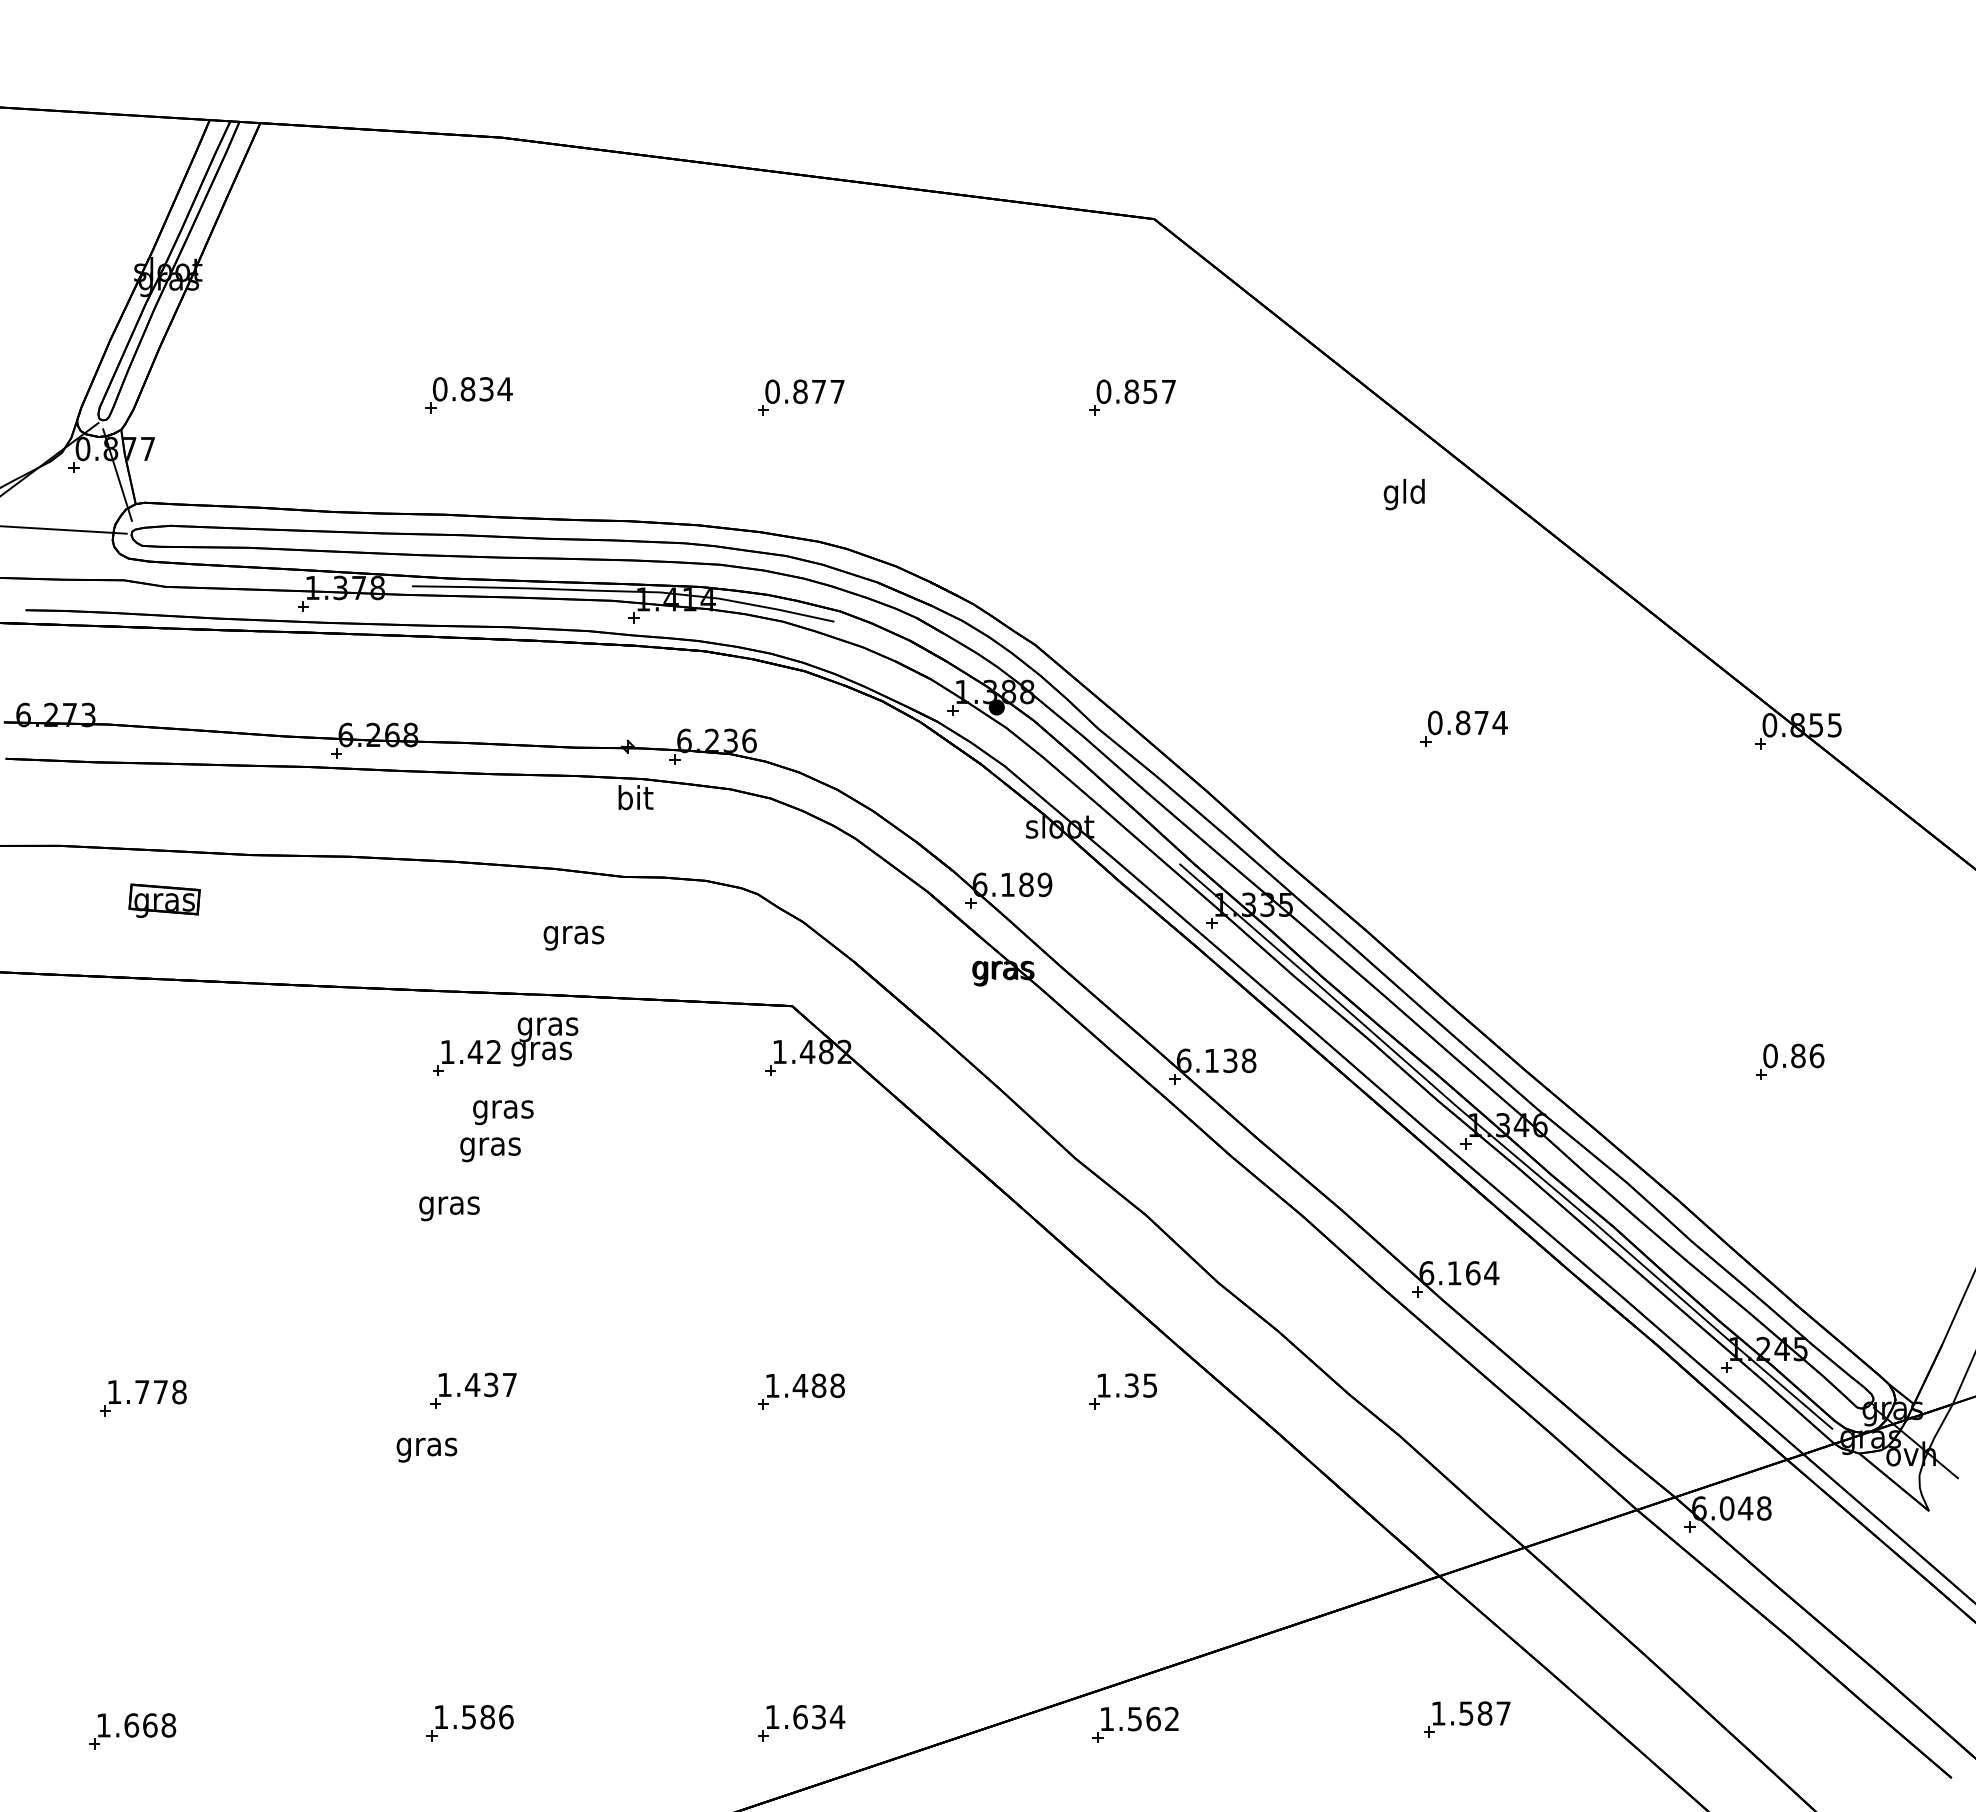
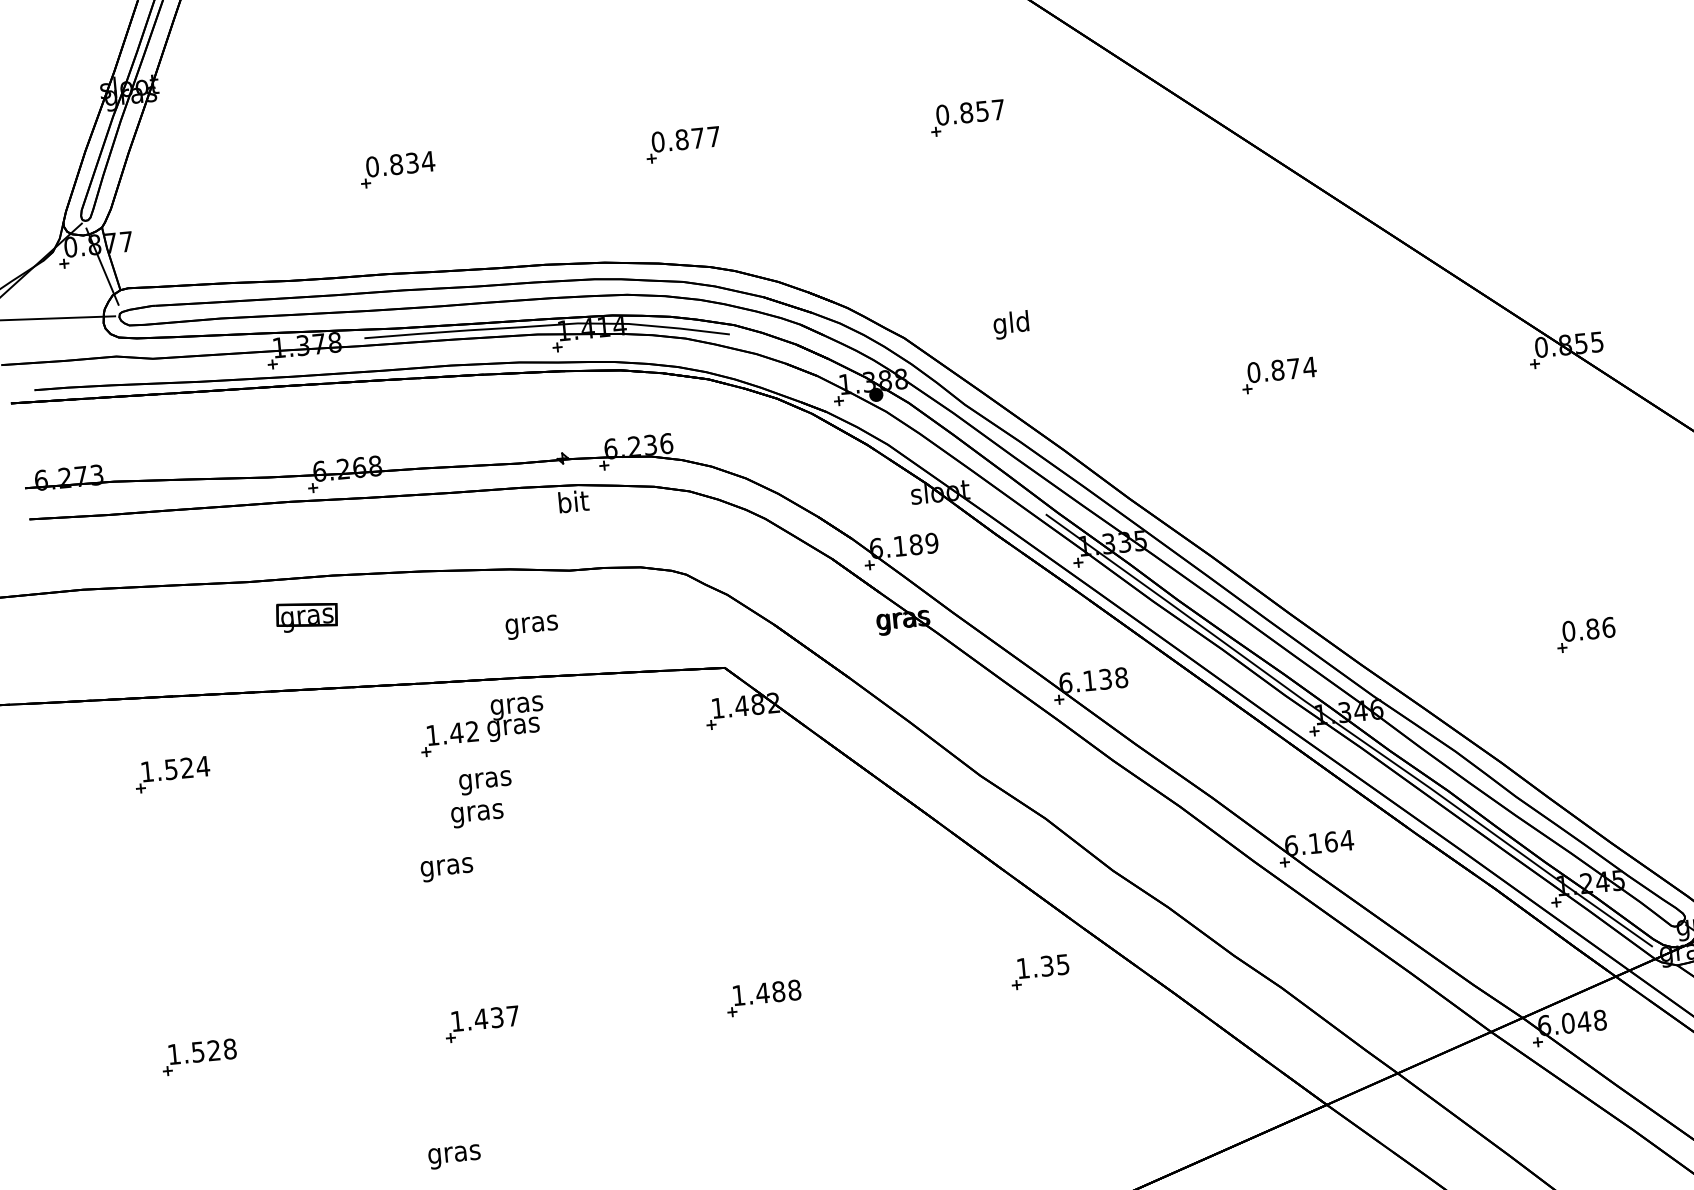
text: (1403, 494) -> (1010, 325), moved
part: (164, 900) -> (306, 615), moved
part: (142, 1068) -> (172, 774), added
text: (151, 1392) -> (206, 1051), 1.778 -> 1.528
text: (426, 1449) -> (454, 1156), moved

